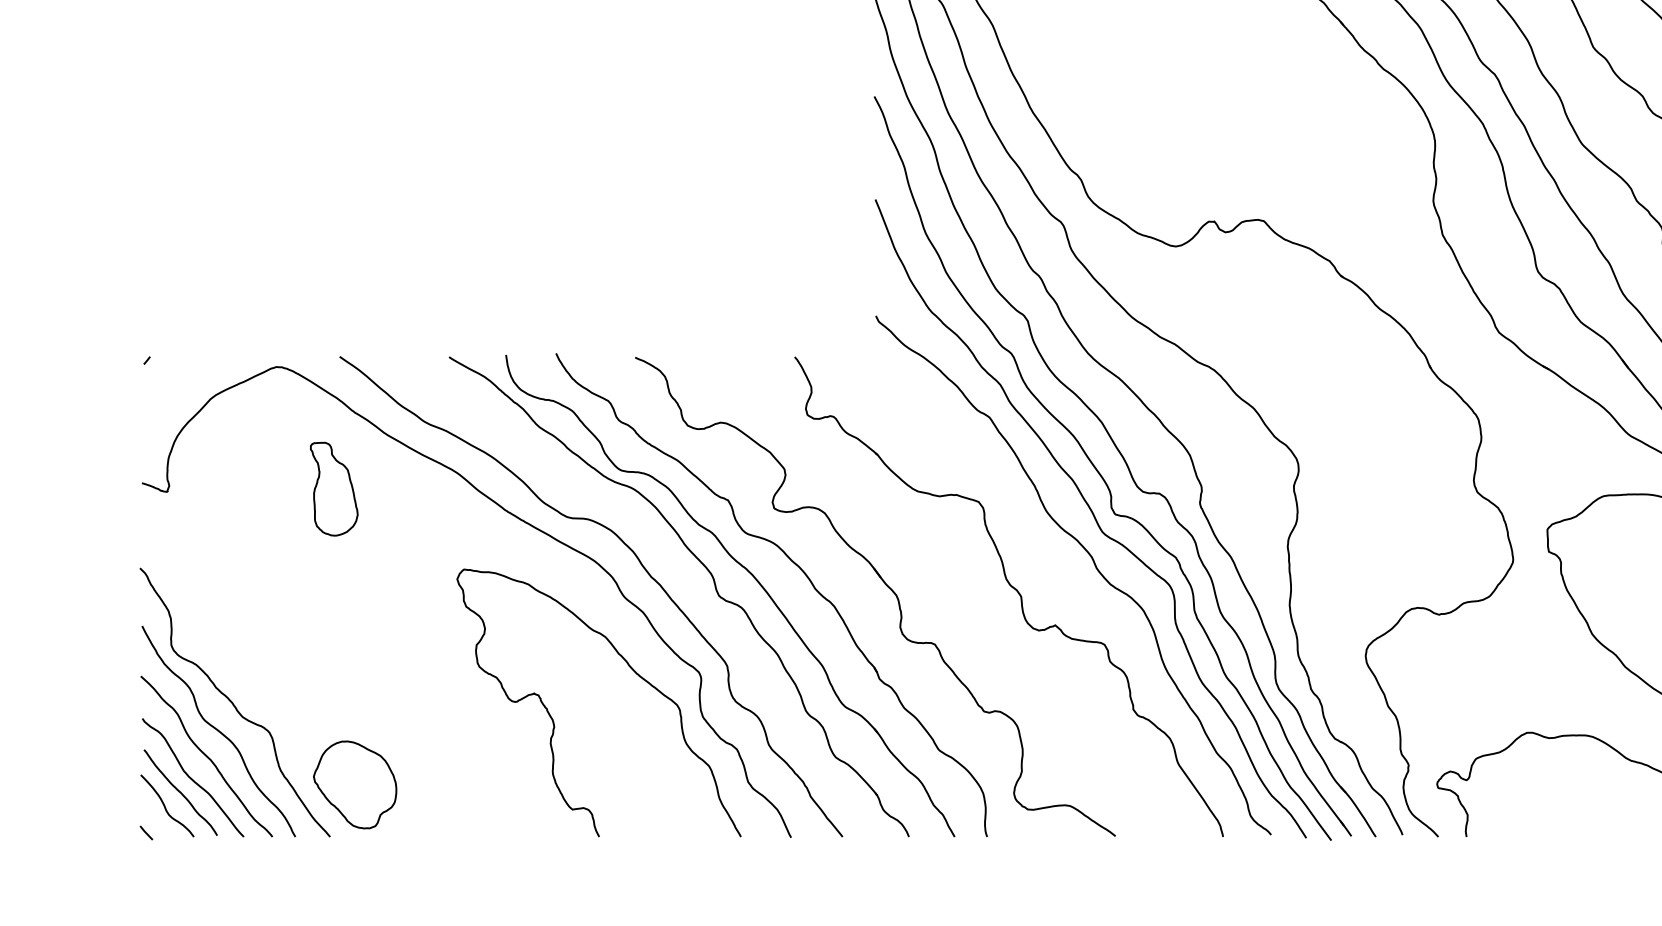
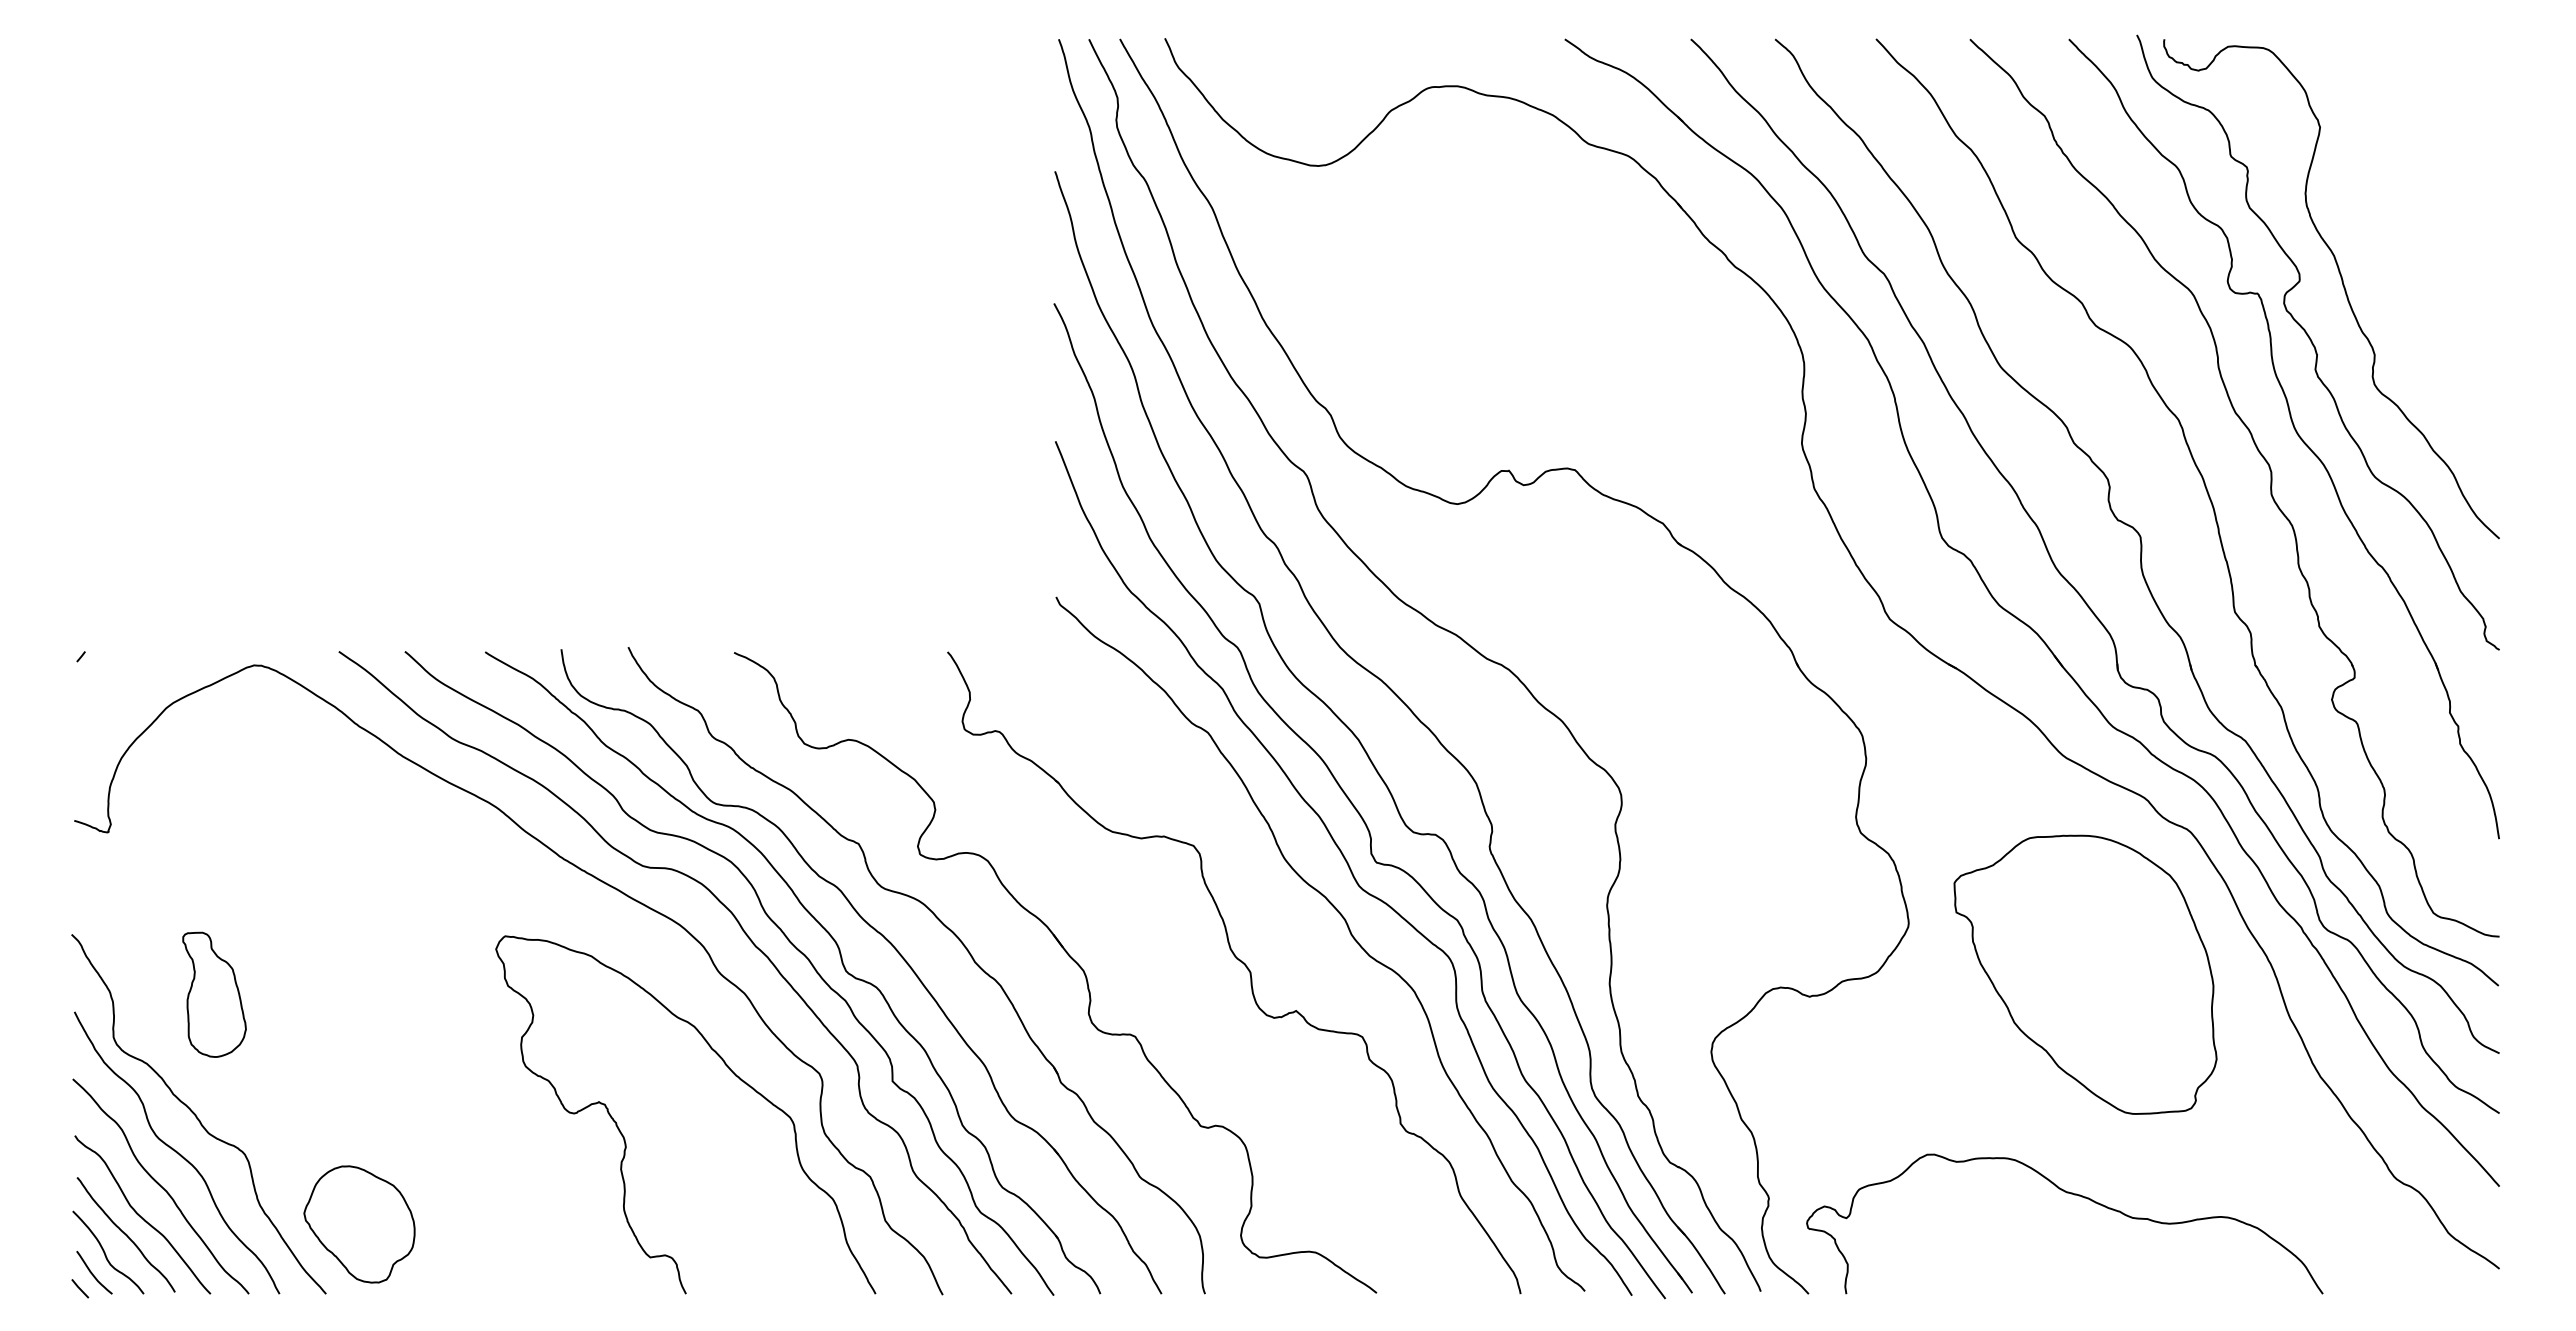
part: (334, 488) -> (214, 994), moved
curve: (669, 565) -> (780, 931), added
curve: (155, 820) -> (92, 1272), added

